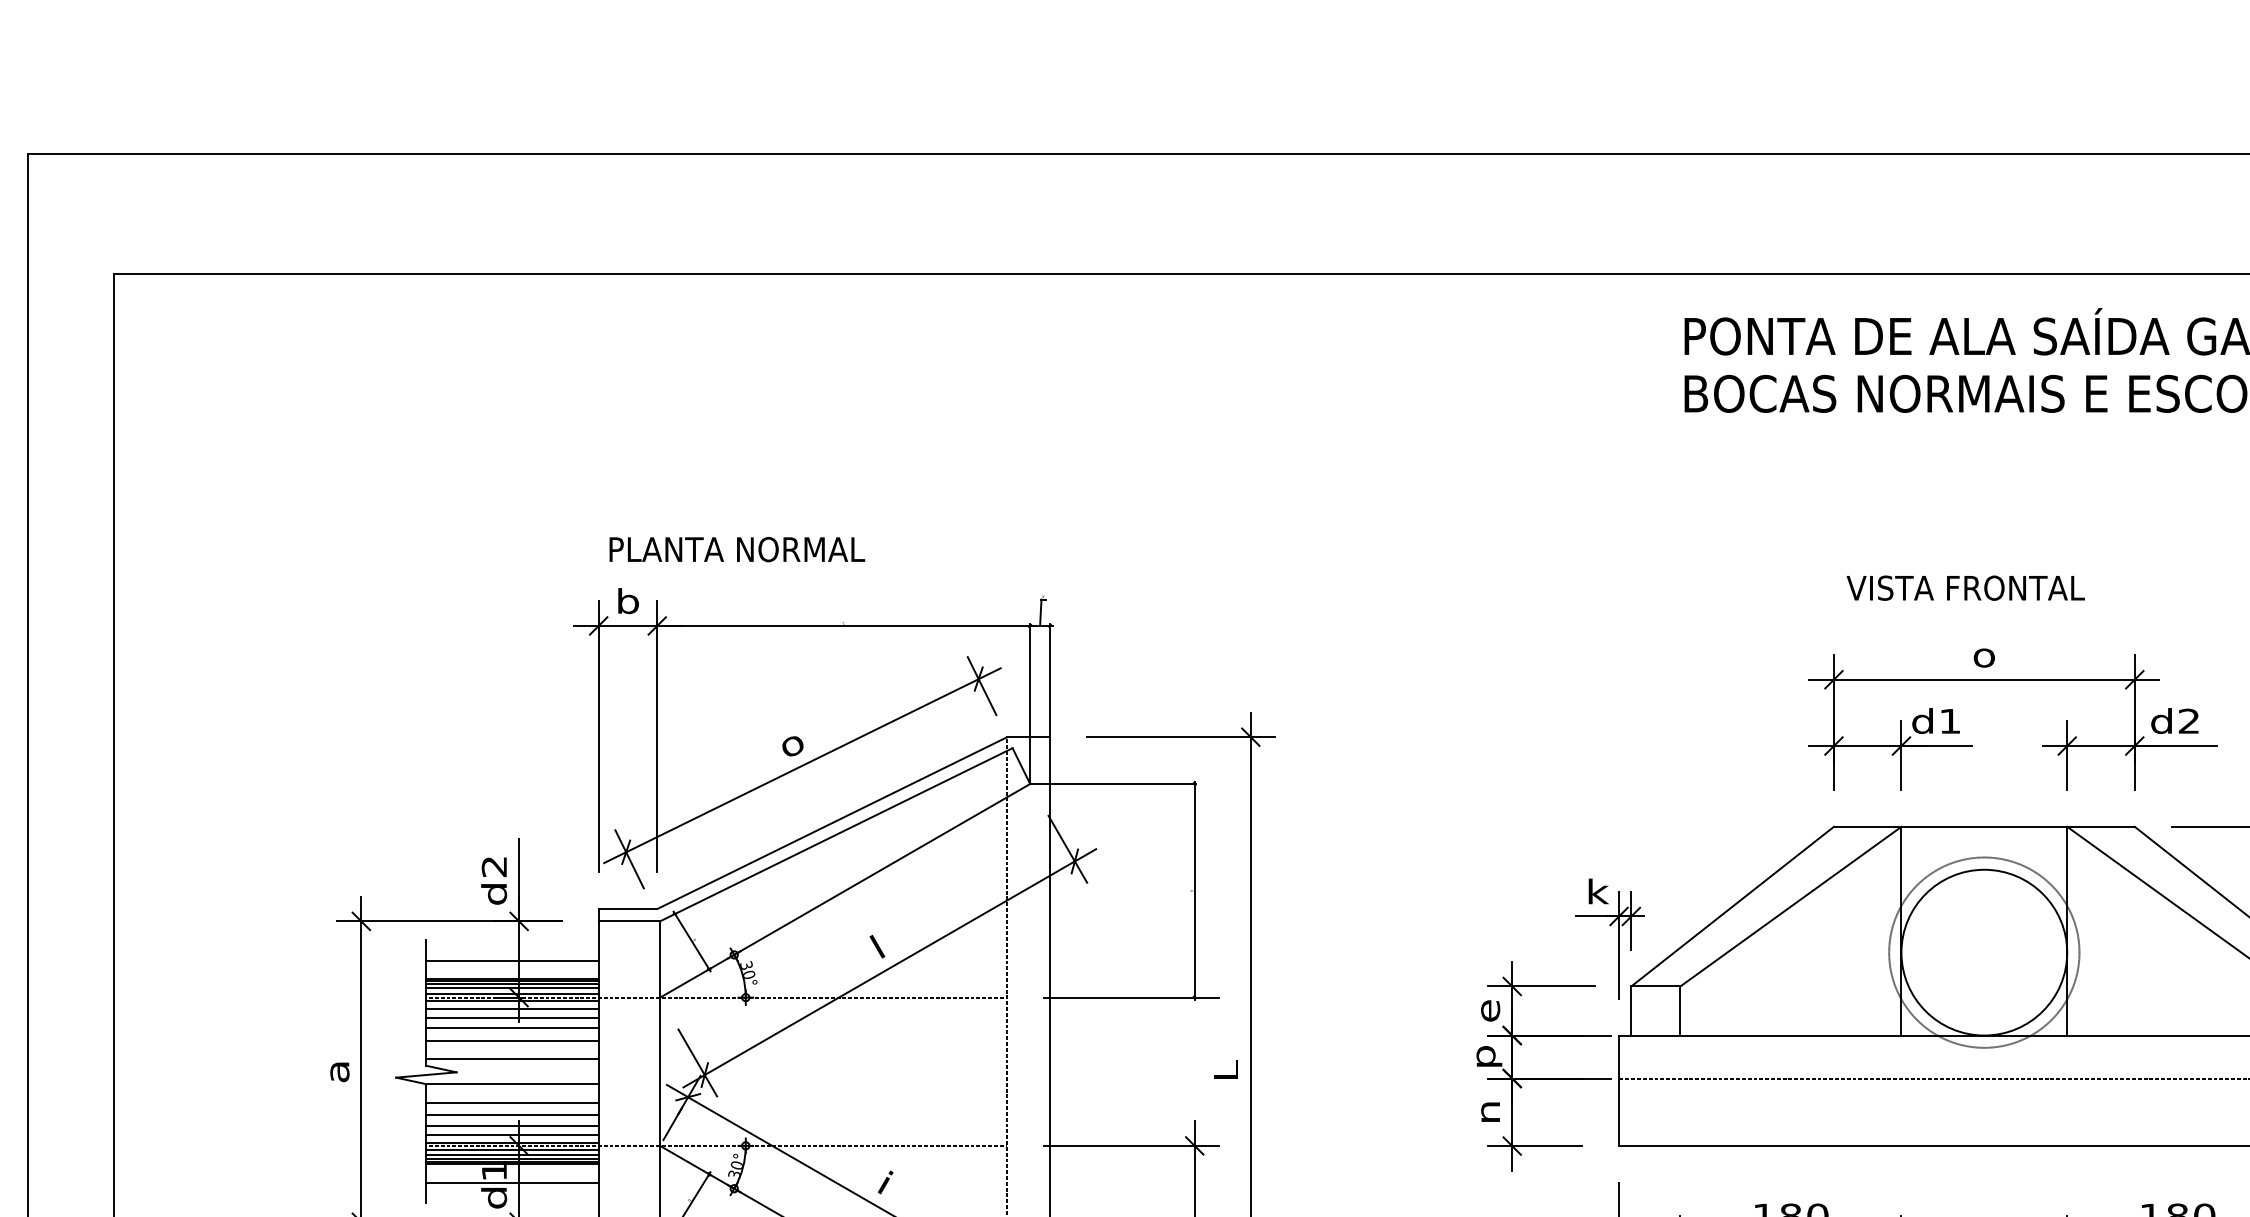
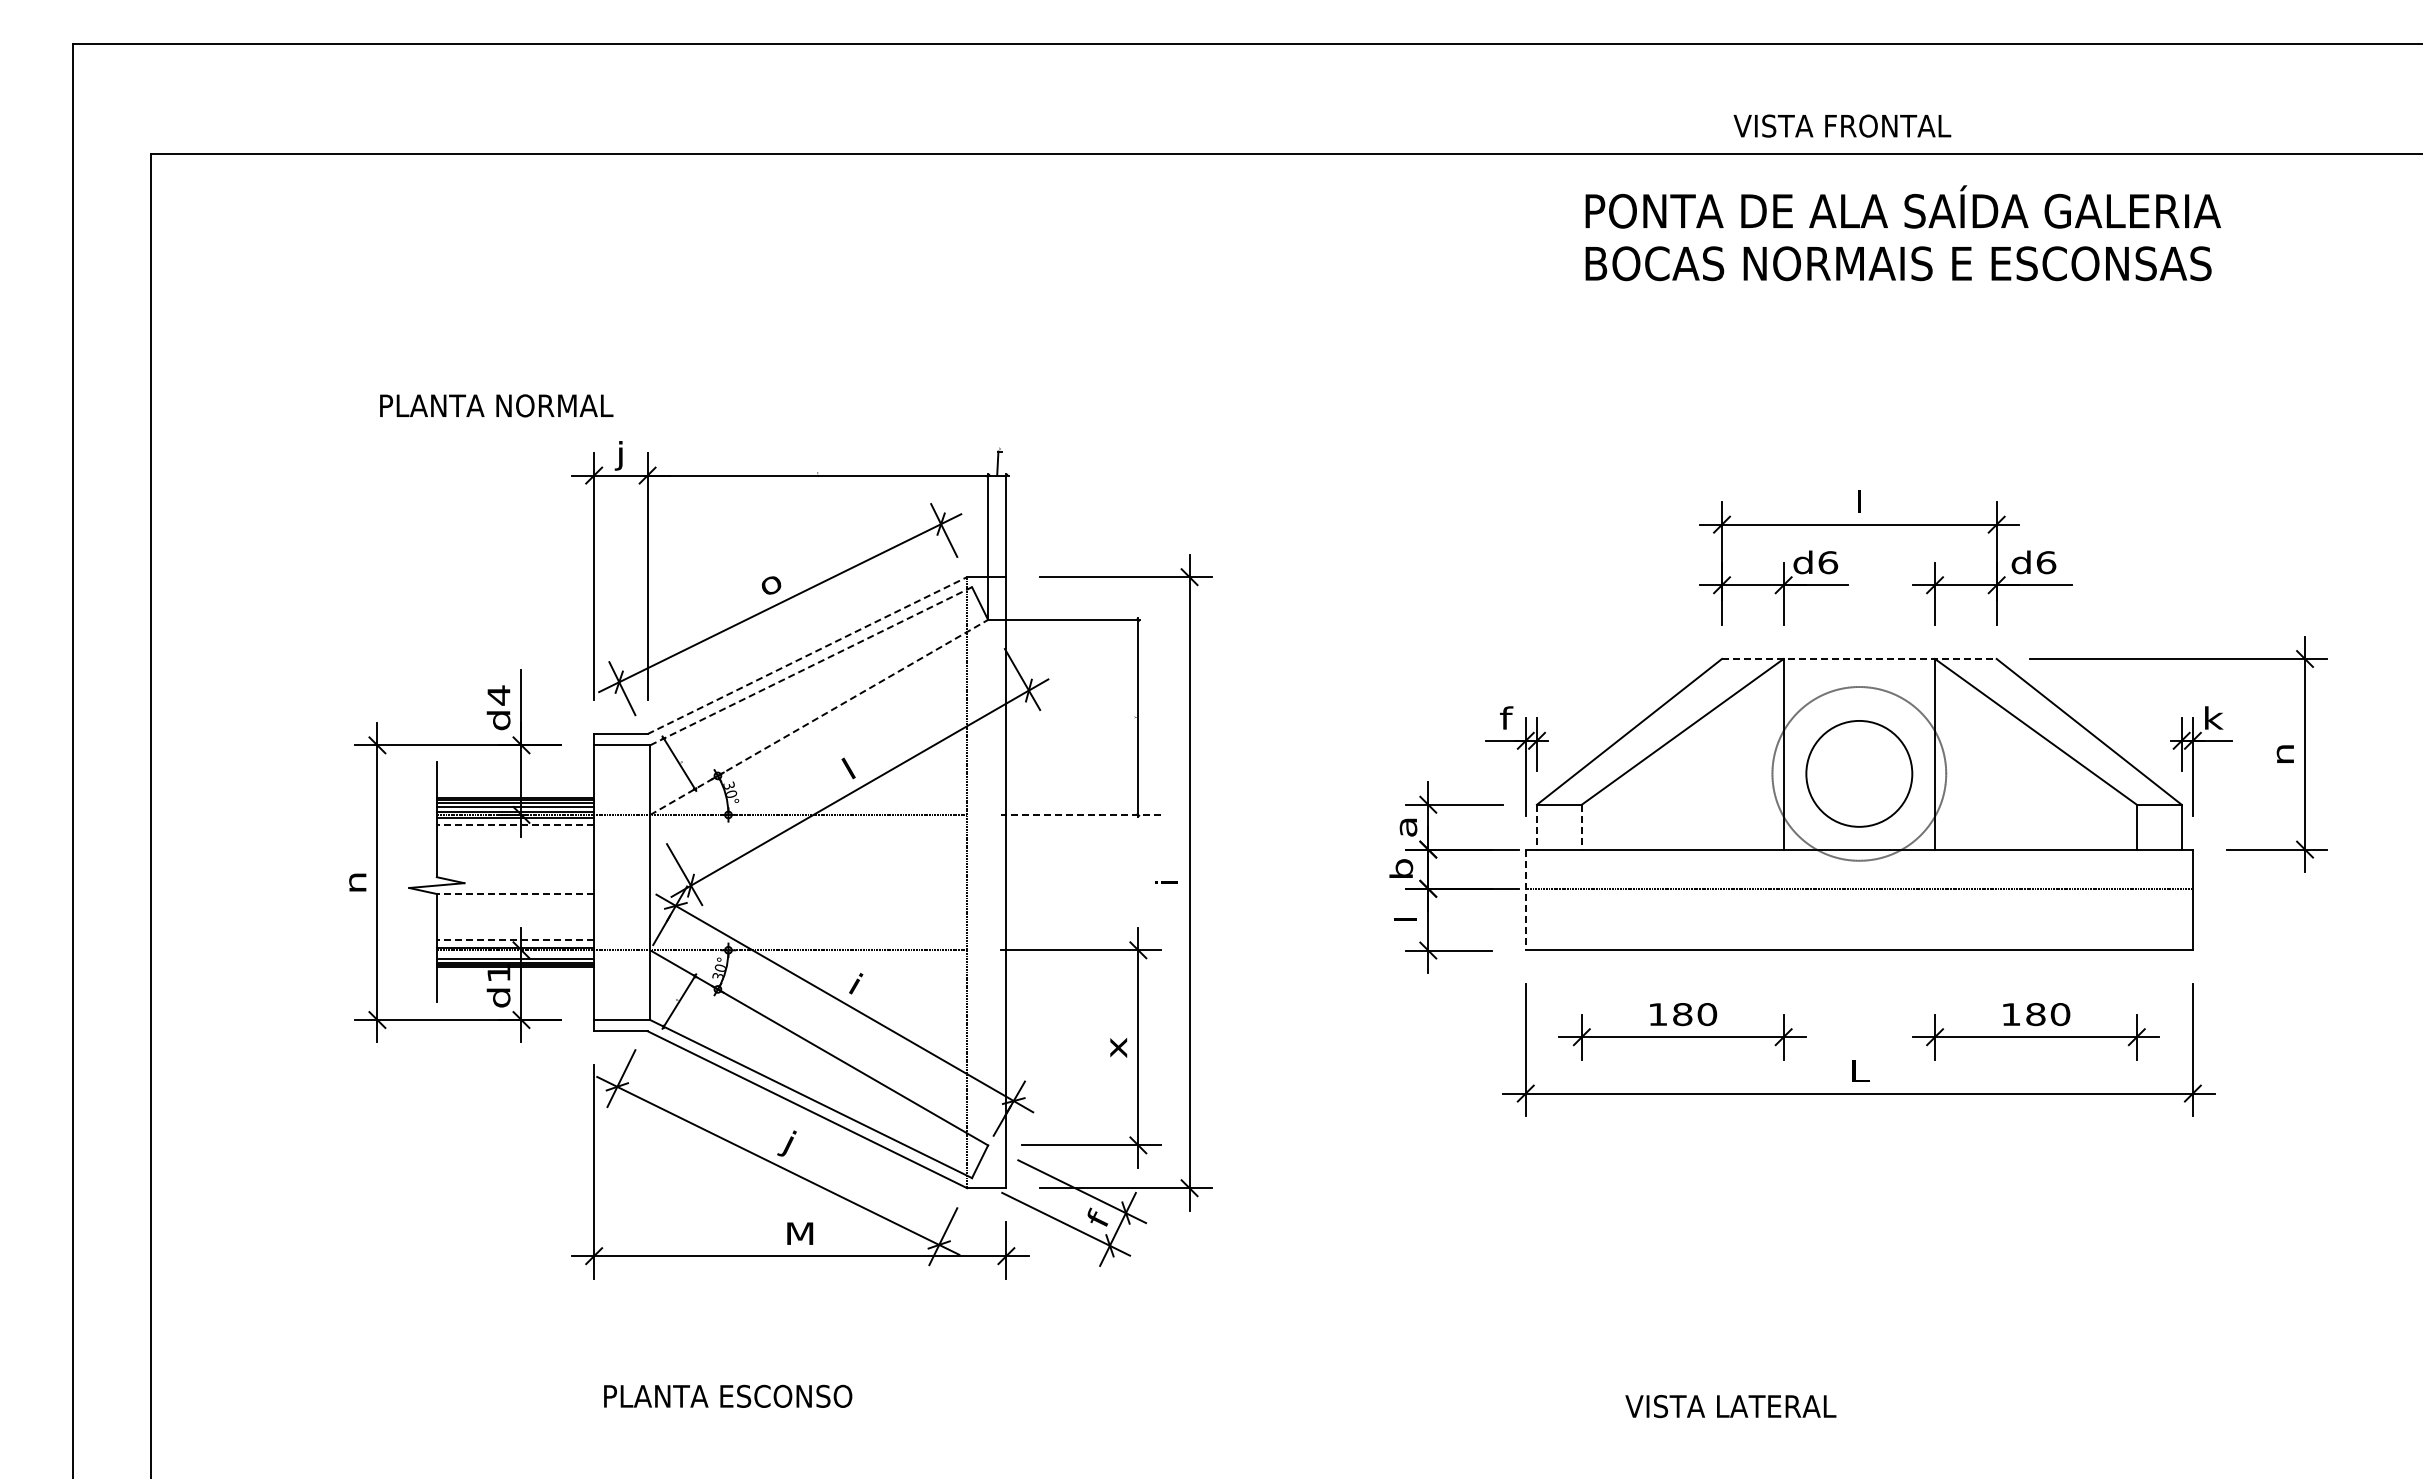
text: (737, 549) -> (496, 405), moved
text: (1965, 587) -> (1842, 125), moved
text: (628, 603) -> (621, 455), b -> j
text: (1983, 654) -> (1858, 501), o -> l
text: (1950, 721) -> (1828, 562), d1 -> d6
text: (2189, 721) -> (2046, 562), d2 -> d6
line: (832, 822) -> (807, 655), solid -> dashed
line: (1984, 826) -> (1859, 658), solid -> dashed
line: (836, 835) -> (811, 666), solid -> dashed
text: (493, 866) -> (498, 695), d2 -> d4
line: (845, 890) -> (819, 717), solid -> dashed
text: (1599, 890) -> (1507, 717), k -> f
circle: (1984, 952) -> (1859, 773), size x0.7
line: (512, 960) -> (515, 781), removed
line: (1131, 997) -> (1080, 814), solid -> dashed
line: (512, 1009) -> (515, 825), solid -> dashed
text: (1490, 1010) -> (1408, 826), e -> a
line: (1631, 1011) -> (1537, 827), solid -> dashed
line: (1680, 1011) -> (1581, 827), solid -> dashed
line: (512, 1017) -> (515, 833), removed
line: (512, 1028) -> (515, 843), removed
line: (512, 1040) -> (515, 854), removed
line: (512, 1059) -> (515, 871), removed
text: (1486, 1063) -> (1404, 875), p -> b
text: (1225, 1069) -> (1166, 880), L -> i
text: (339, 1071) -> (357, 882), a -> n
line: (512, 1084) -> (515, 894), solid -> dashed
line: (1618, 1091) -> (1525, 900), solid -> dashed
line: (512, 1103) -> (515, 911), removed
text: (1487, 1112) -> (1405, 919), n -> l
line: (512, 1115) -> (515, 922), removed
line: (512, 1125) -> (515, 931), removed
line: (512, 1135) -> (515, 940), solid -> dashed
line: (512, 1149) -> (515, 953), removed
line: (512, 1182) -> (515, 983), removed

